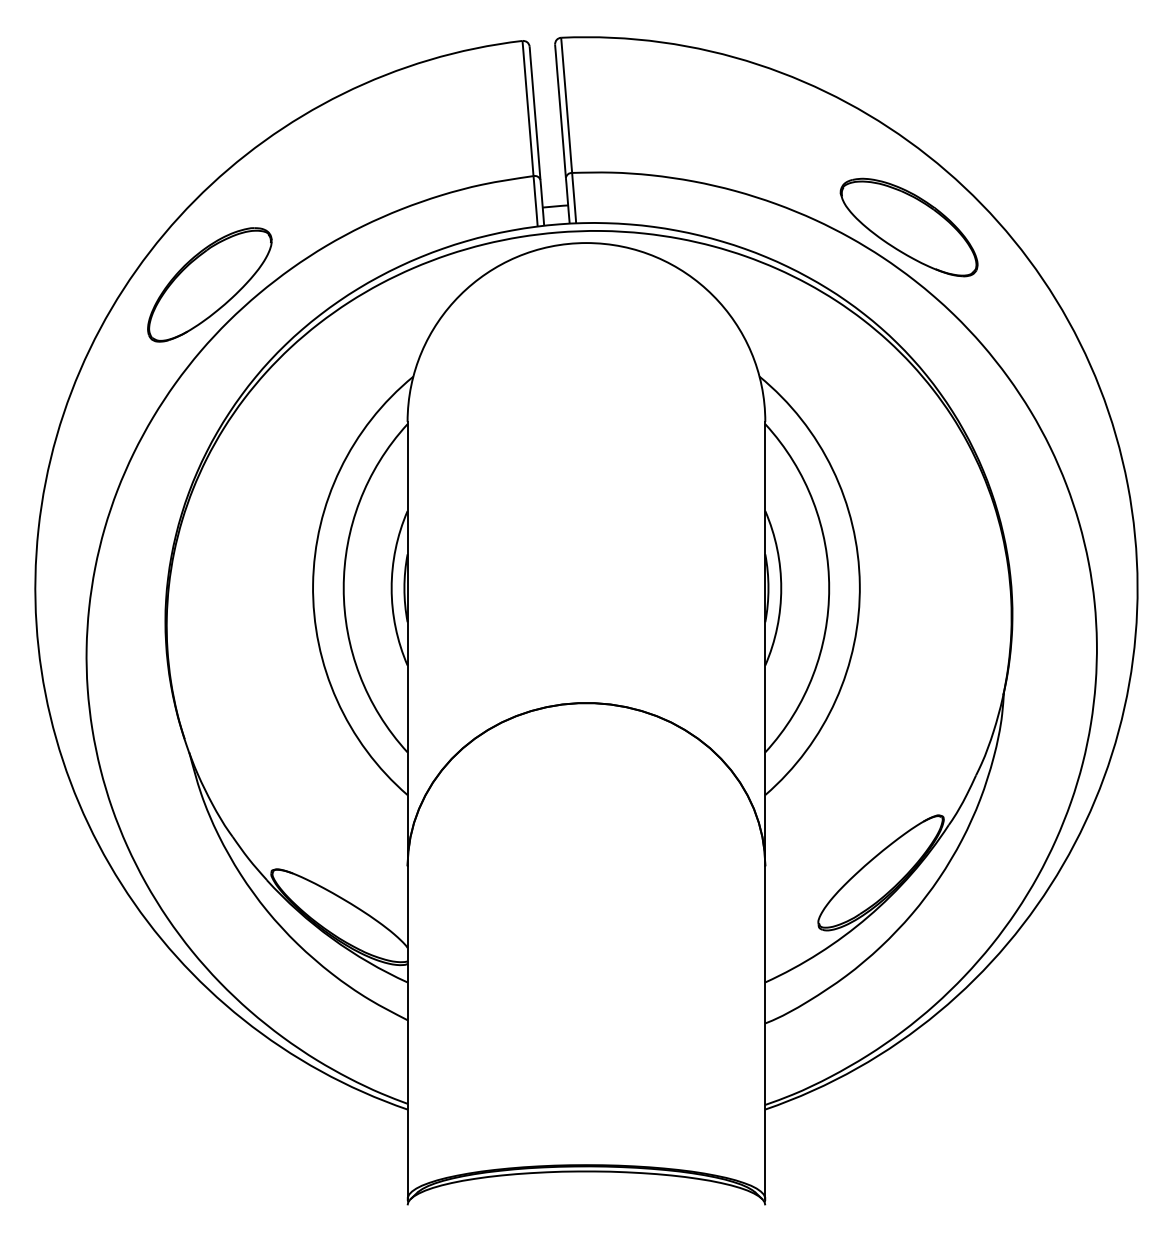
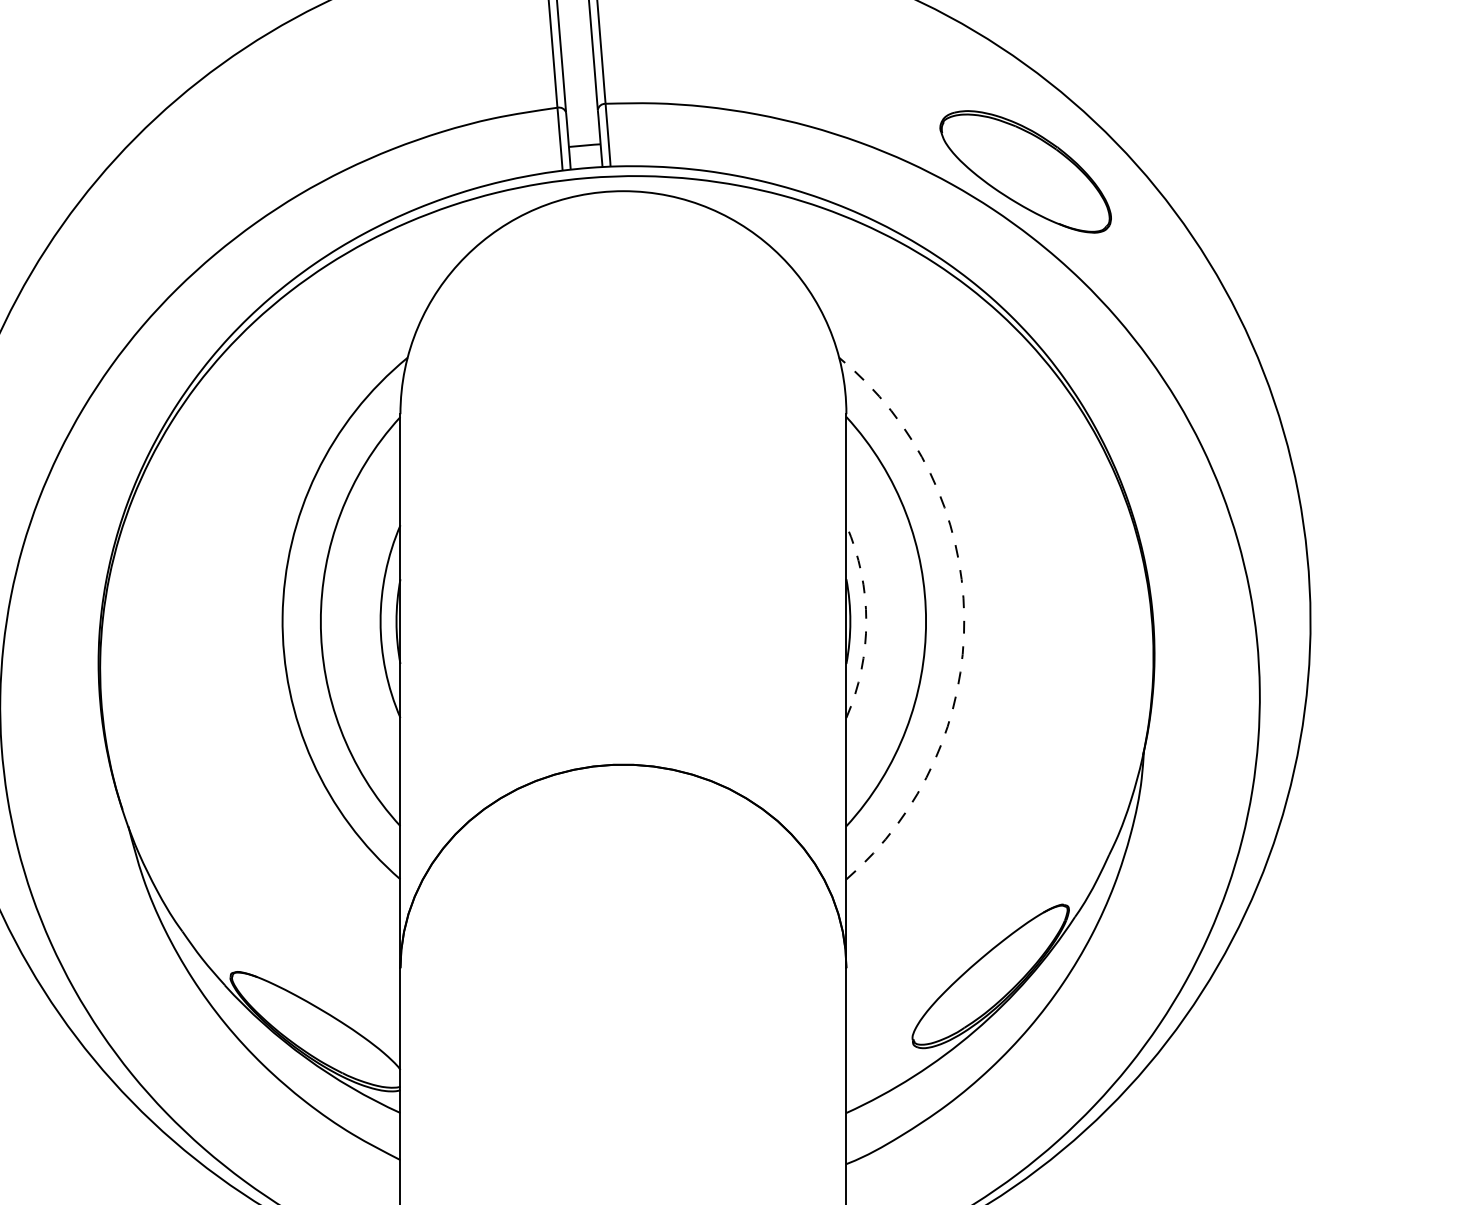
part: (209, 284) -> (153, 242), removed
arc: (859, 584) -> (963, 616), solid -> dashed
arc: (781, 588) -> (866, 621), solid -> dashed

